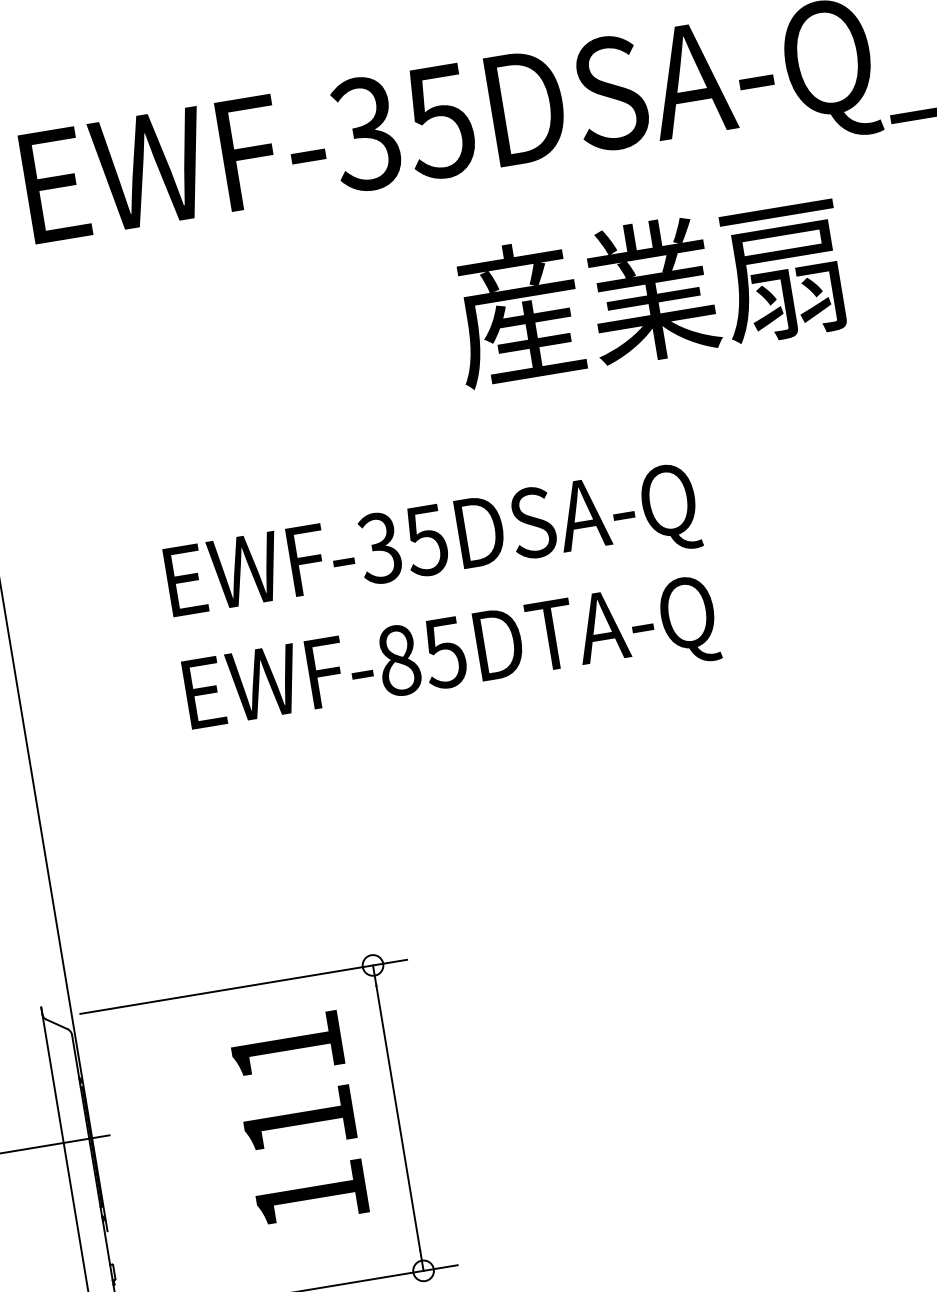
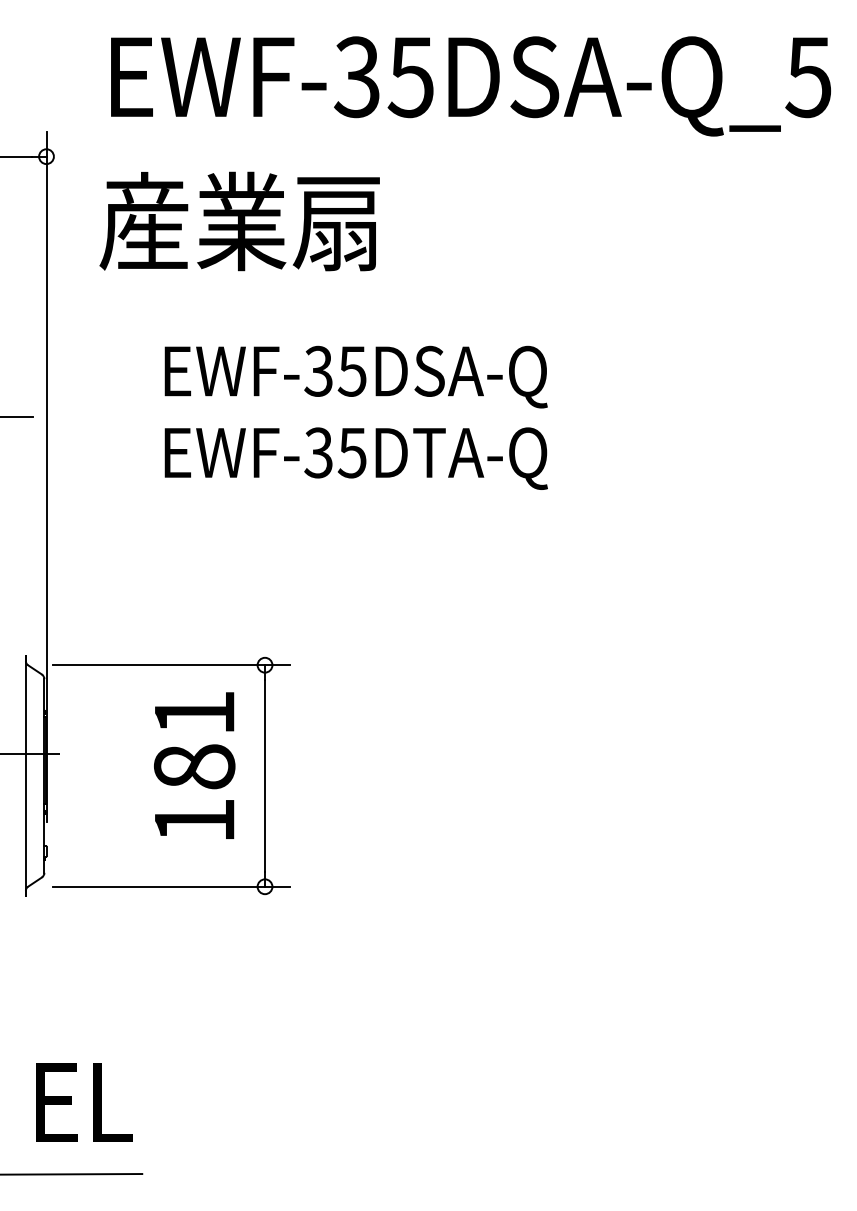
text: (648, 291) -> (239, 221), moved
text: (398, 659) -> (318, 452), EWF-85DTA-Q -> EWF-35DTA-Q
text: (298, 1121) -> (194, 766), 111 -> 181

